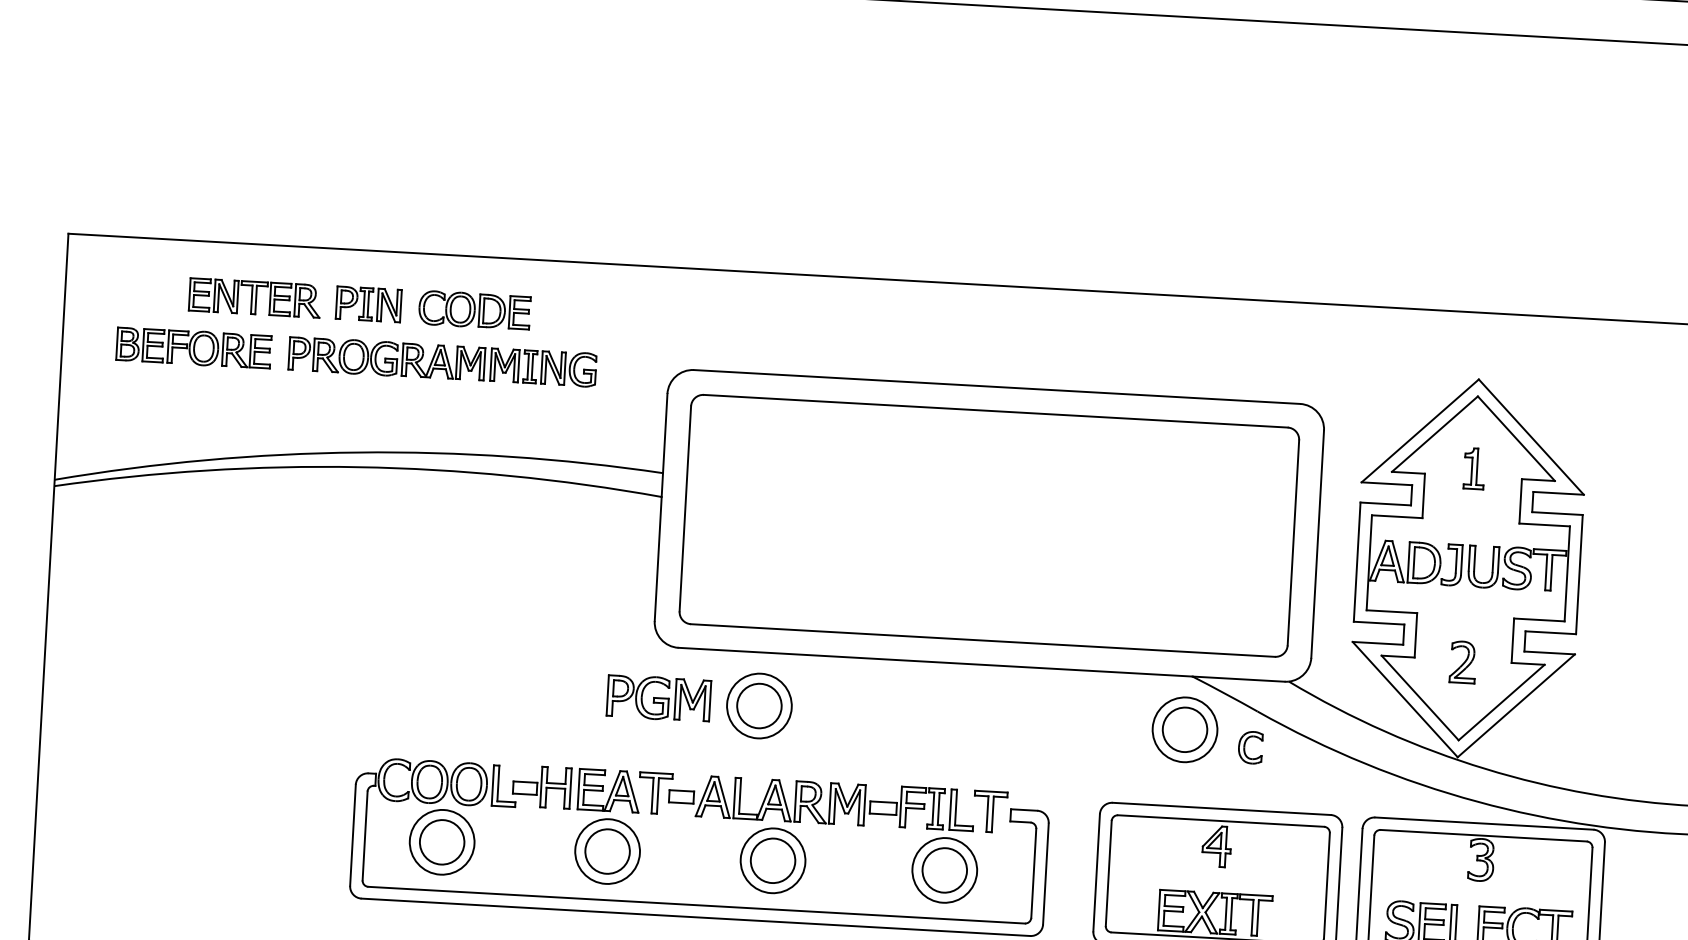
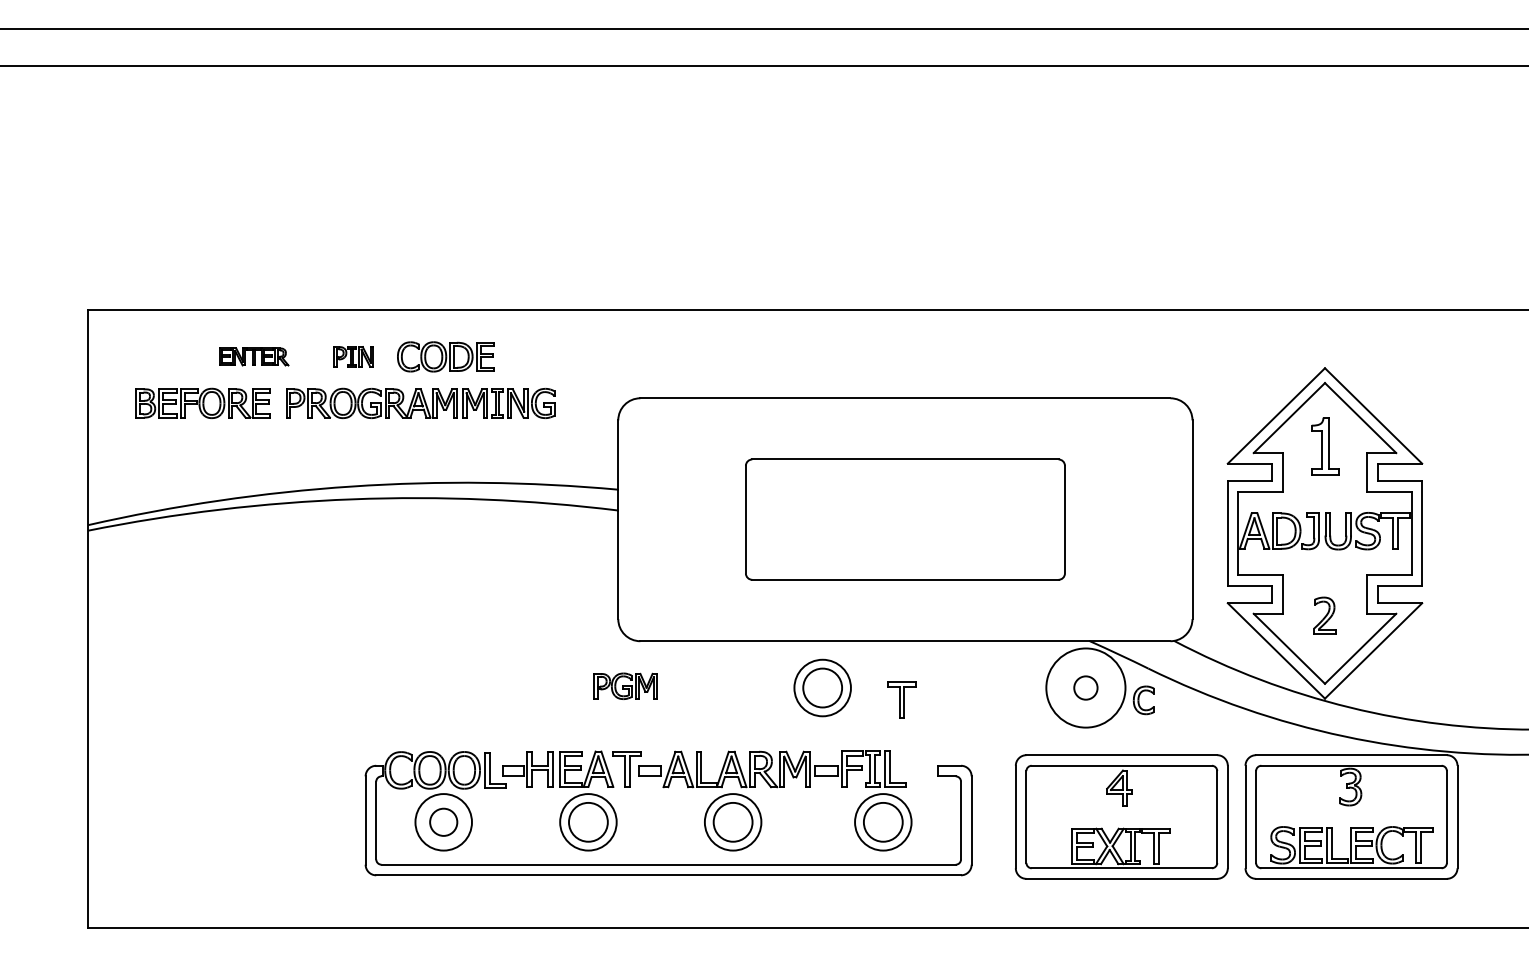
part: (255, 297) -> (254, 356), size x0.6
part: (368, 303) -> (353, 356), size x0.7
part: (1474, 468) -> (1325, 446), size x1.6
part: (989, 525) -> (905, 519), size x0.6
part: (658, 698) -> (625, 686), size x0.7
part: (759, 705) -> (822, 687), moved
circle: (1184, 729) -> (1085, 687), size x0.6
circle: (1184, 729) -> (1085, 687), size x1.4
part: (989, 811) -> (901, 699), moved
circle: (441, 841) -> (443, 821), size x0.7

